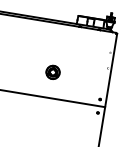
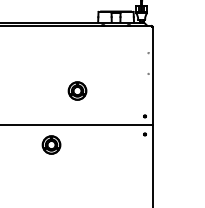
part: (27, 109) -> (51, 144), added

